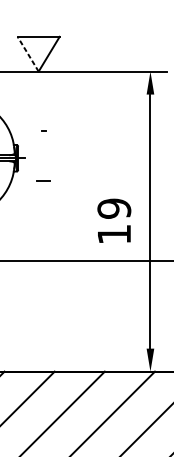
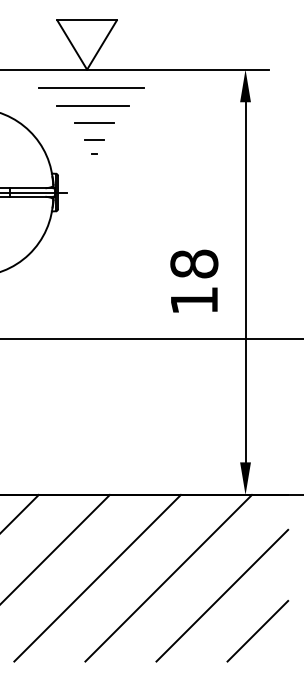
line: (28, 54) -> (72, 45), dashed -> solid
line: (41, 84) -> (91, 88), added
line: (43, 96) -> (93, 105), added
line: (43, 109) -> (94, 123), added
line: (43, 180) -> (94, 139), moved
text: (114, 208) -> (194, 263), 19 -> 18

